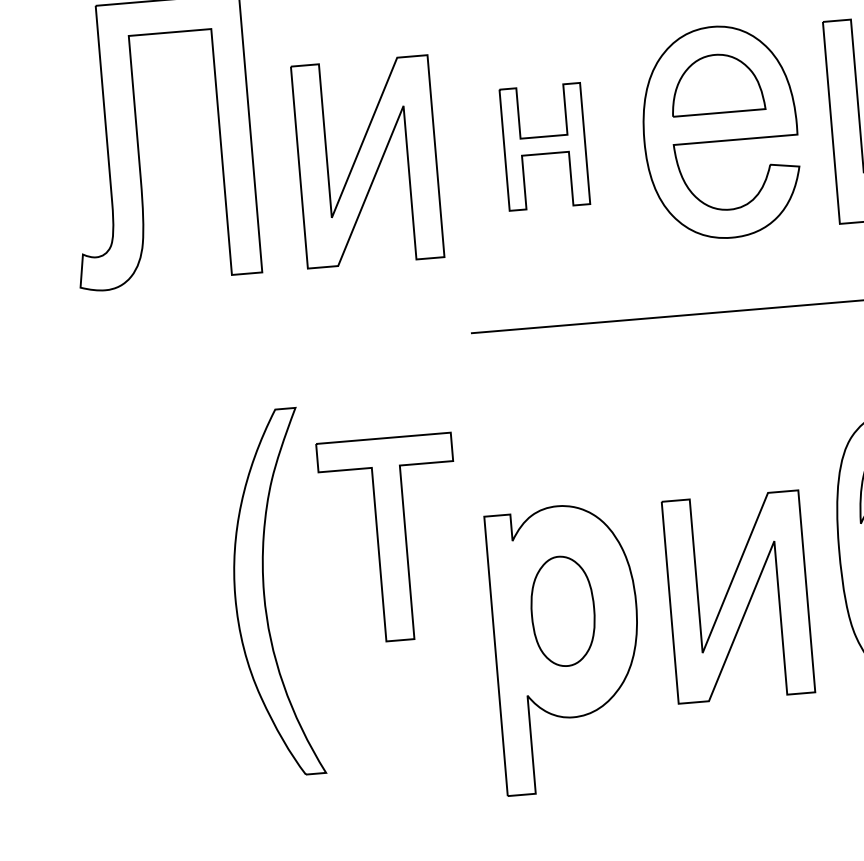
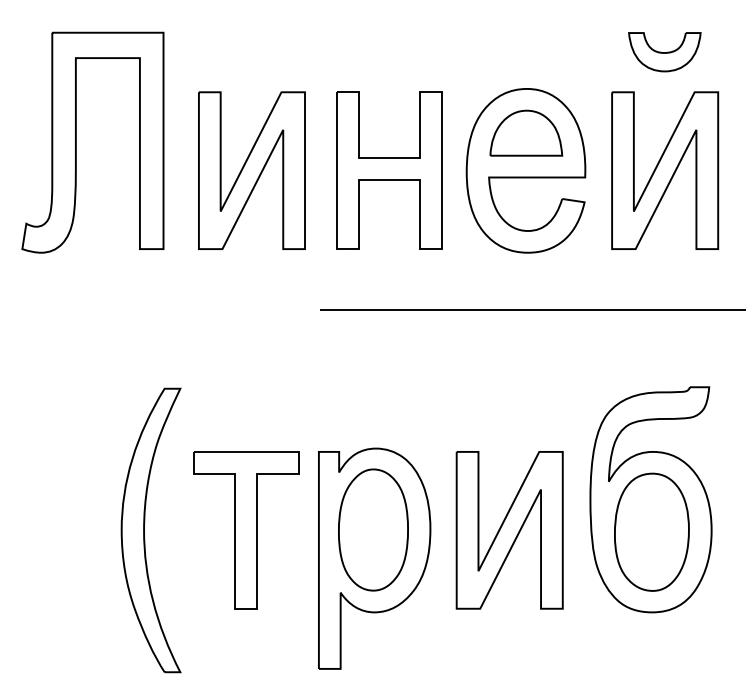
part: (544, 146) -> (389, 170), size x1.67
part: (392, 539) -> (246, 530), moved
part: (272, 593) -> (150, 530), moved
part: (562, 610) -> (373, 529), size x1.43

